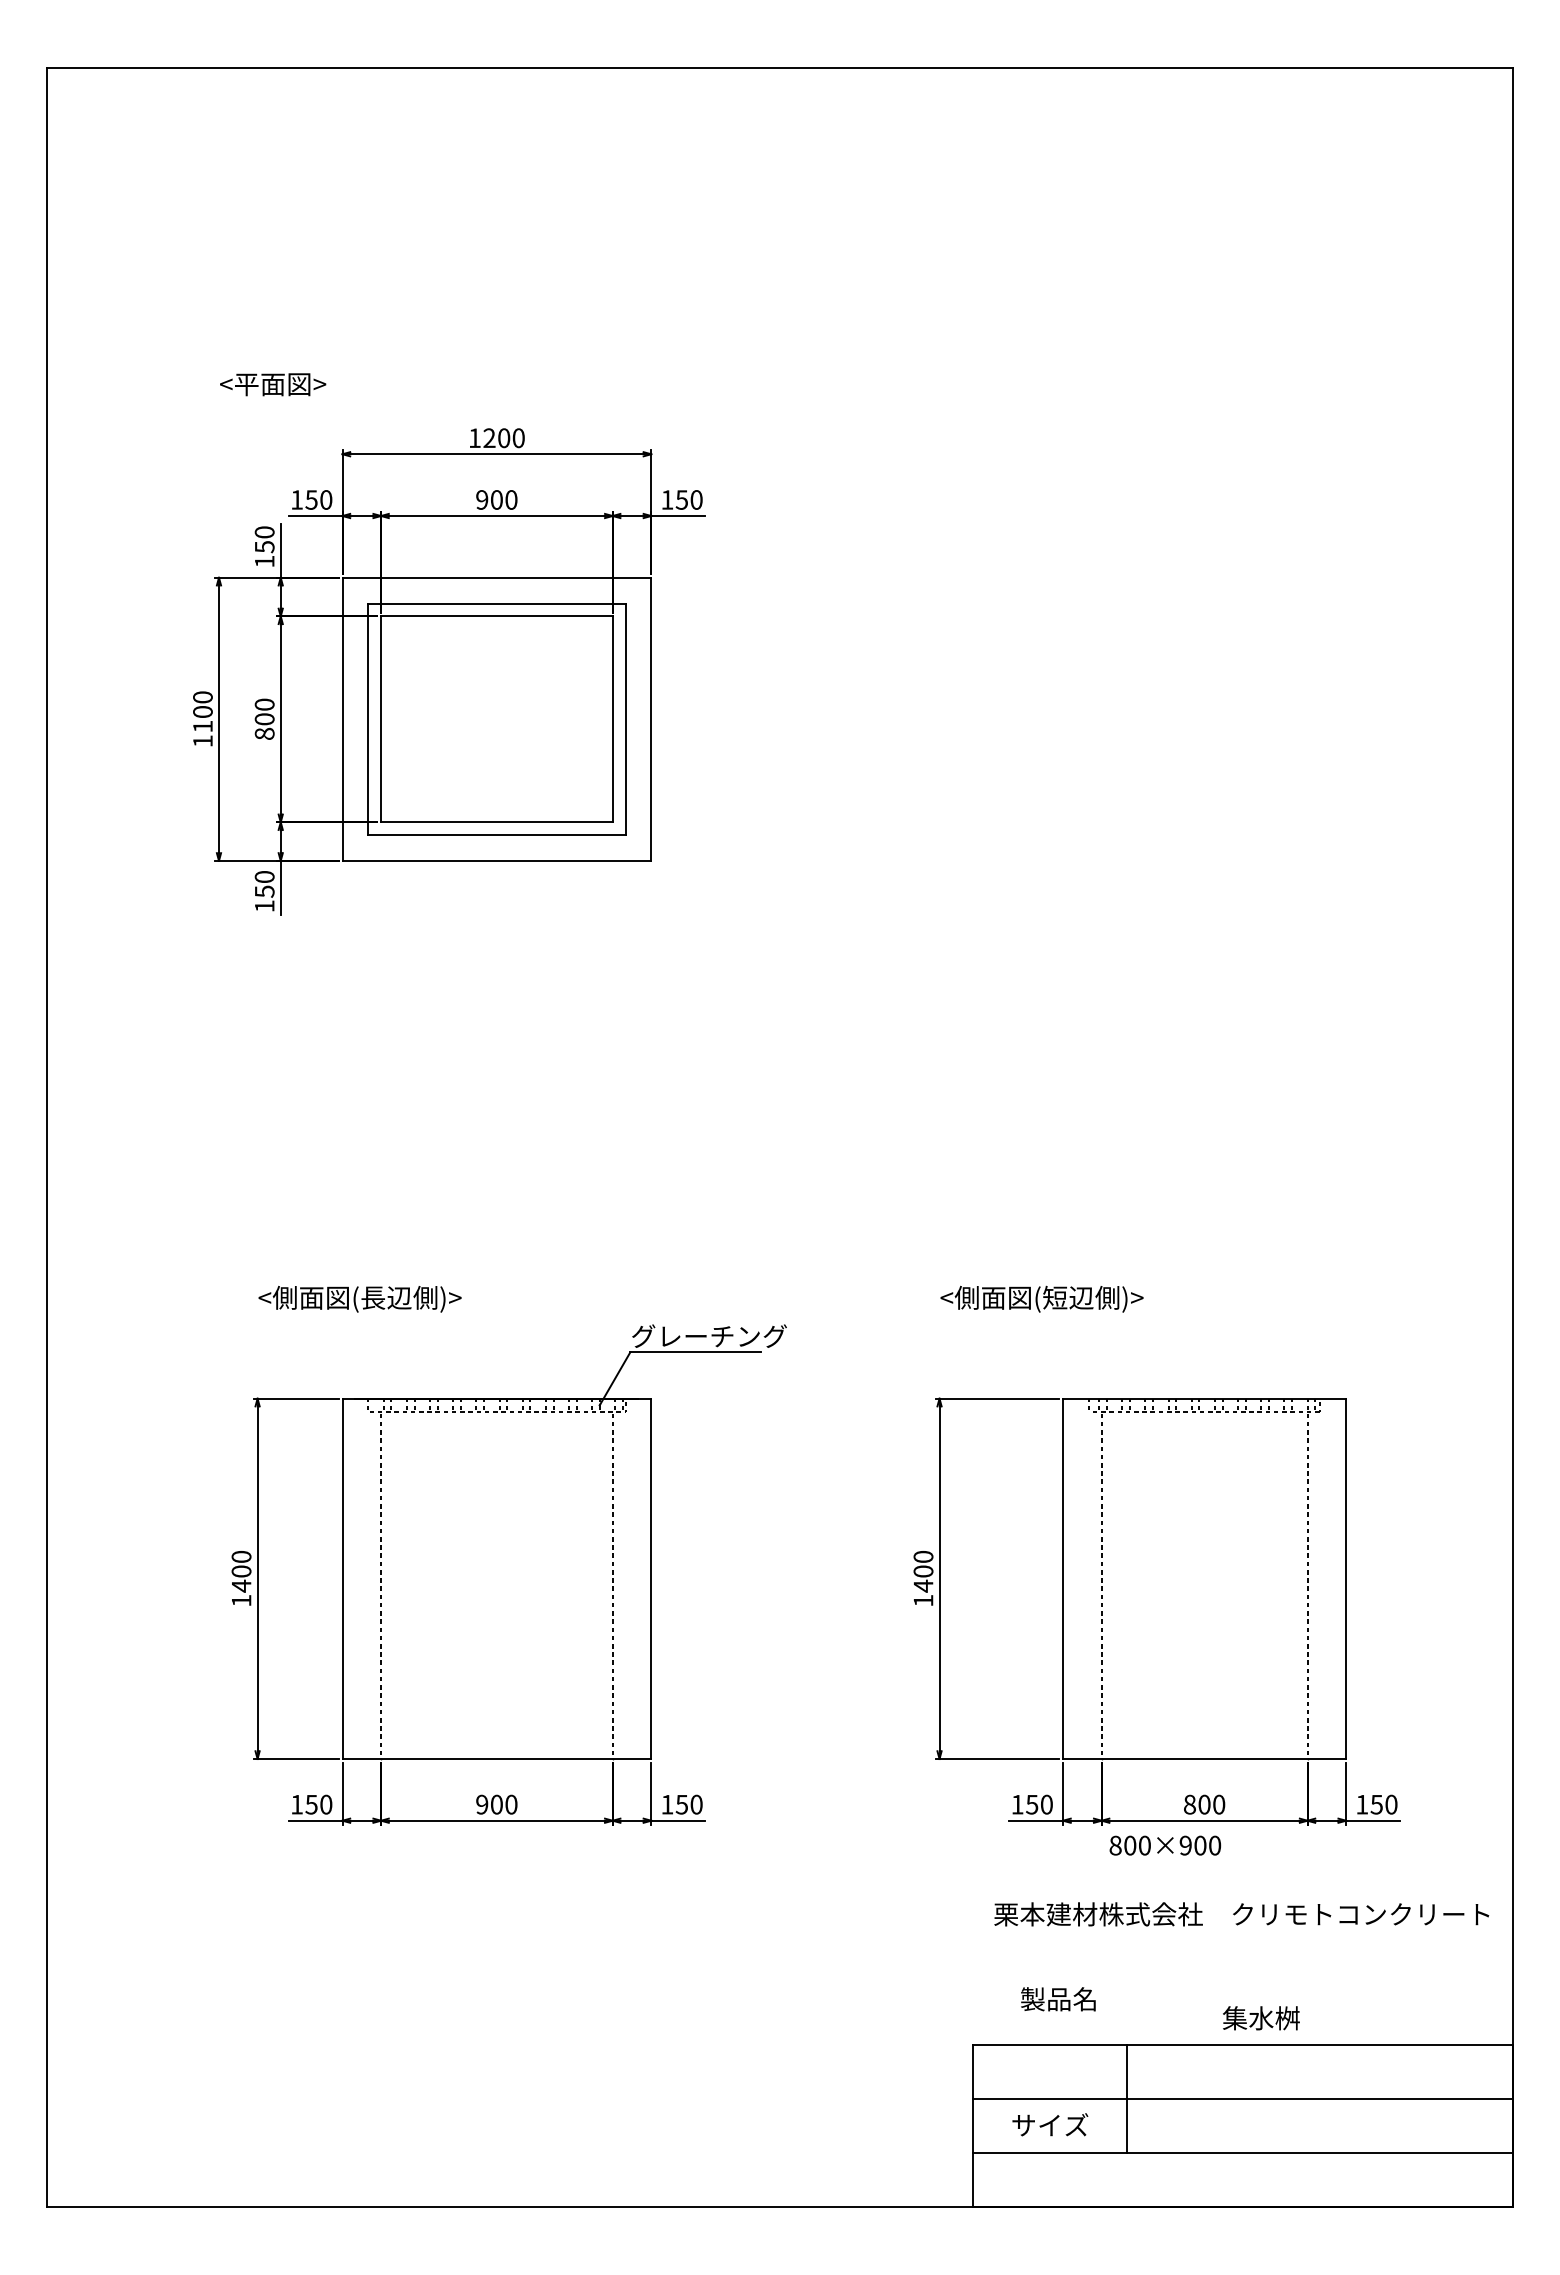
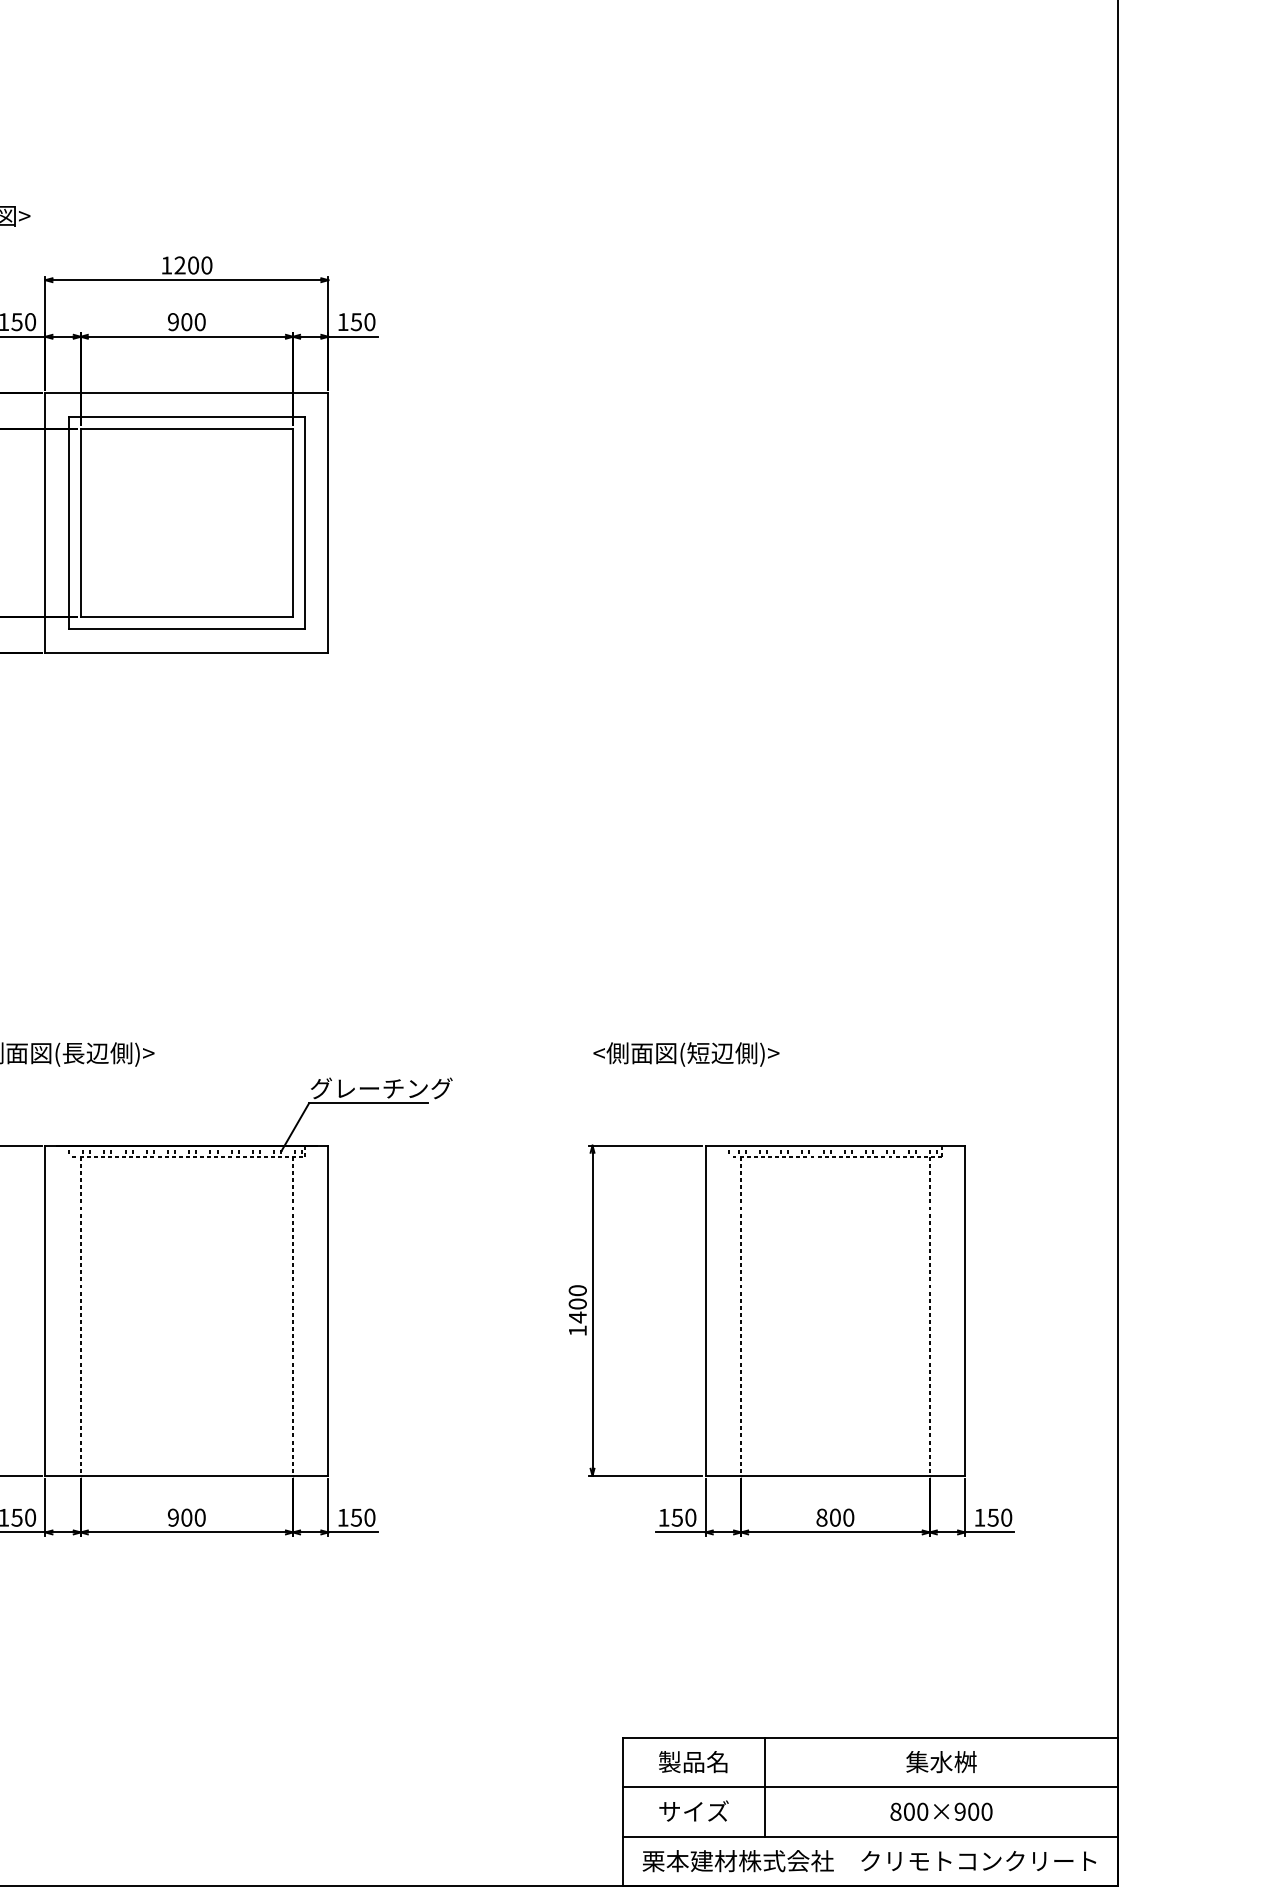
text: (1165, 1845) -> (941, 1811), moved
text: (1241, 1914) -> (869, 1861), moved
text: (1058, 1999) -> (693, 1762), moved
text: (1261, 2018) -> (941, 1762), moved

